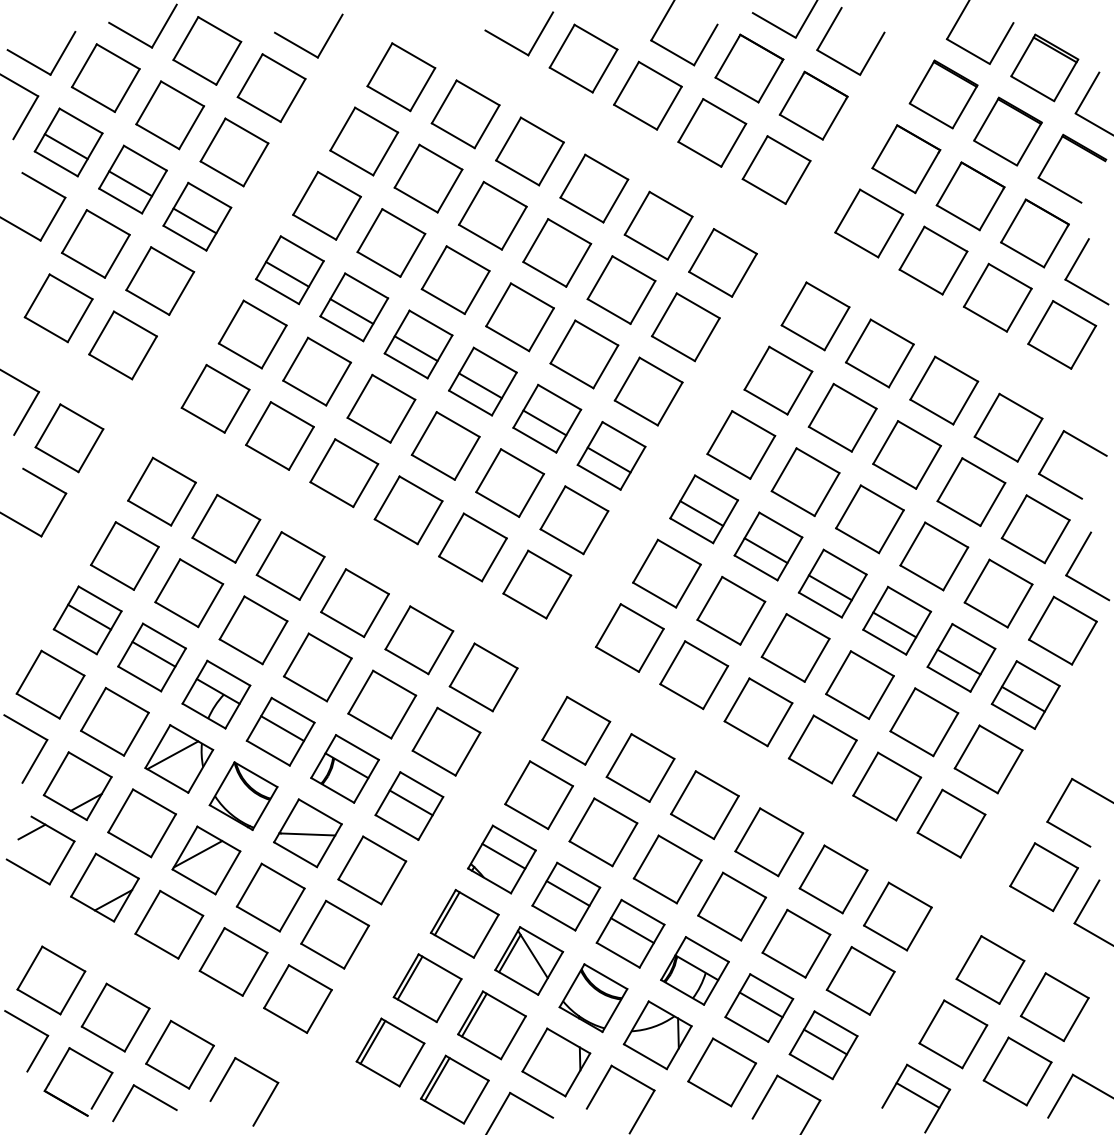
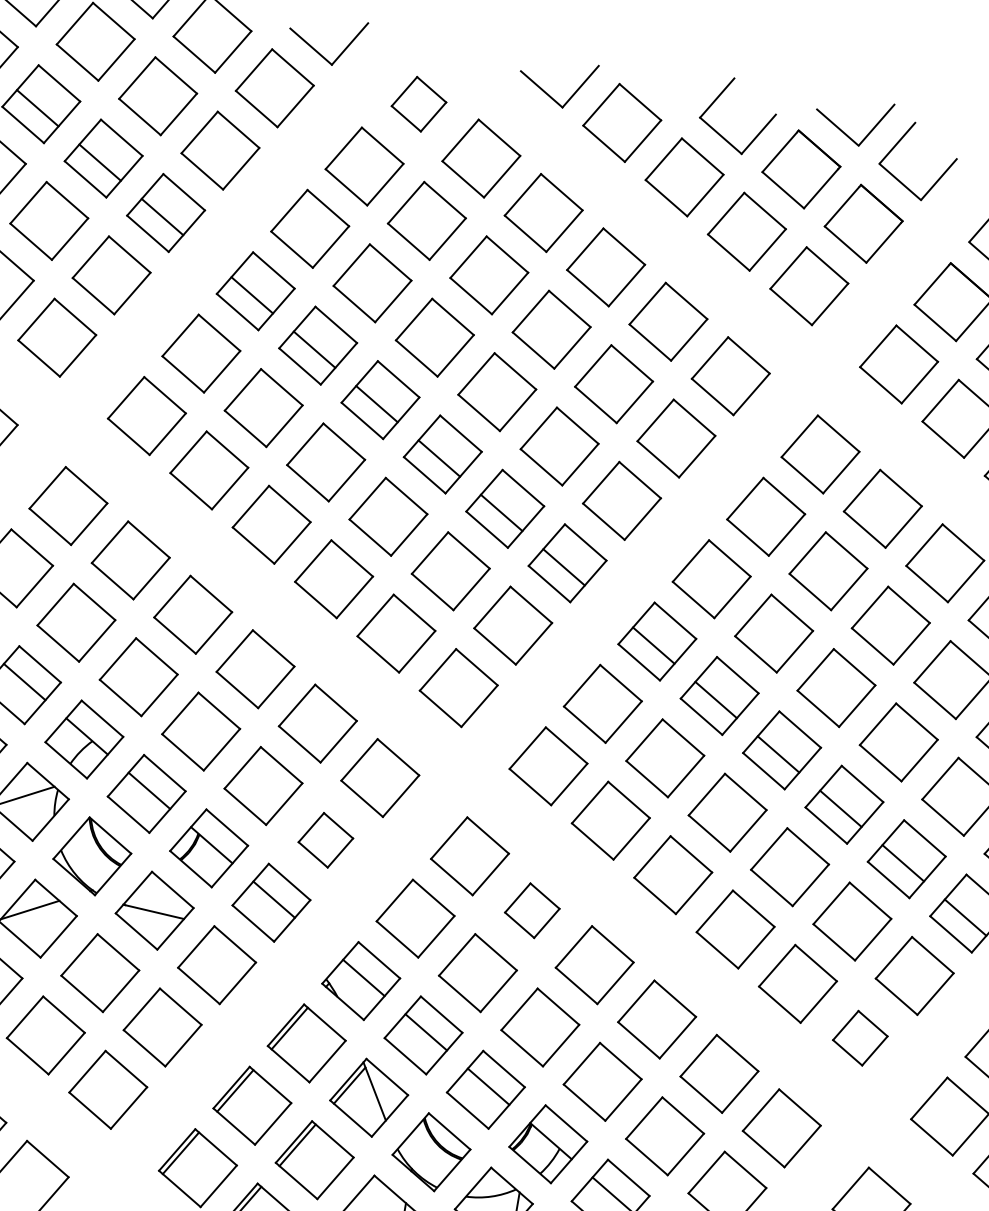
part: (401, 77) -> (419, 104), size x0.7
part: (446, 741) -> (325, 840), size x0.7
part: (640, 767) -> (532, 910), size x0.7
part: (951, 823) -> (860, 1038), size x0.7

